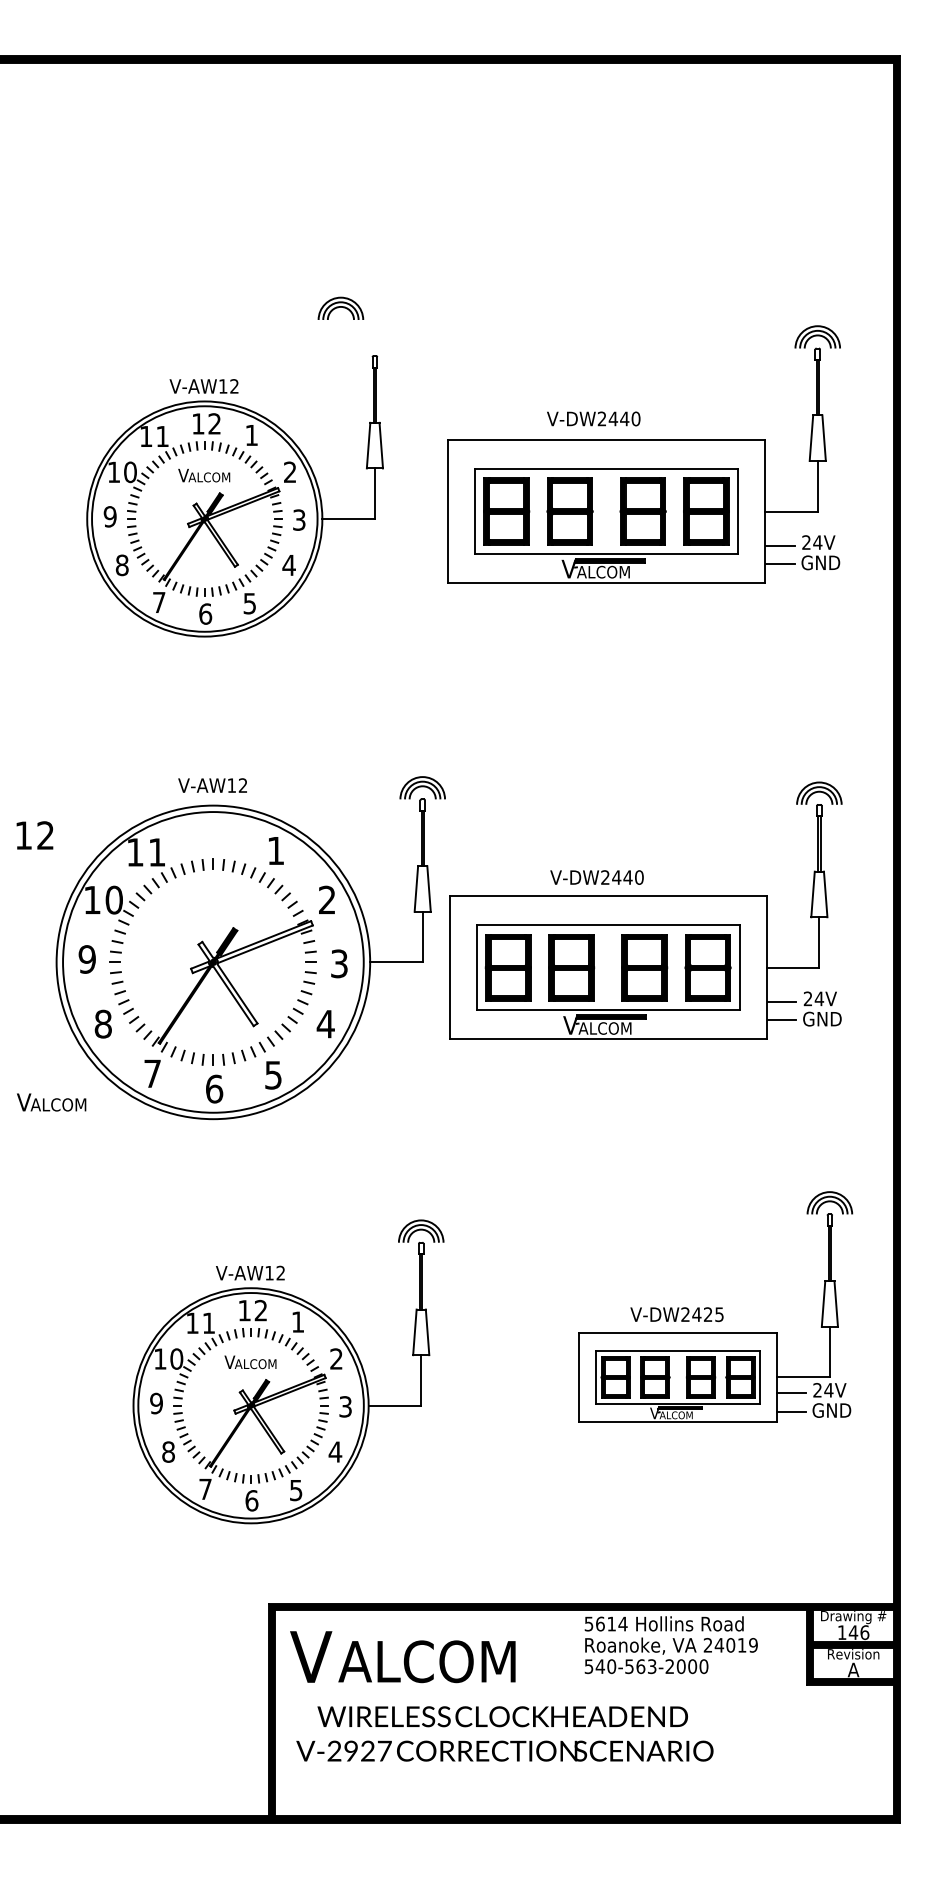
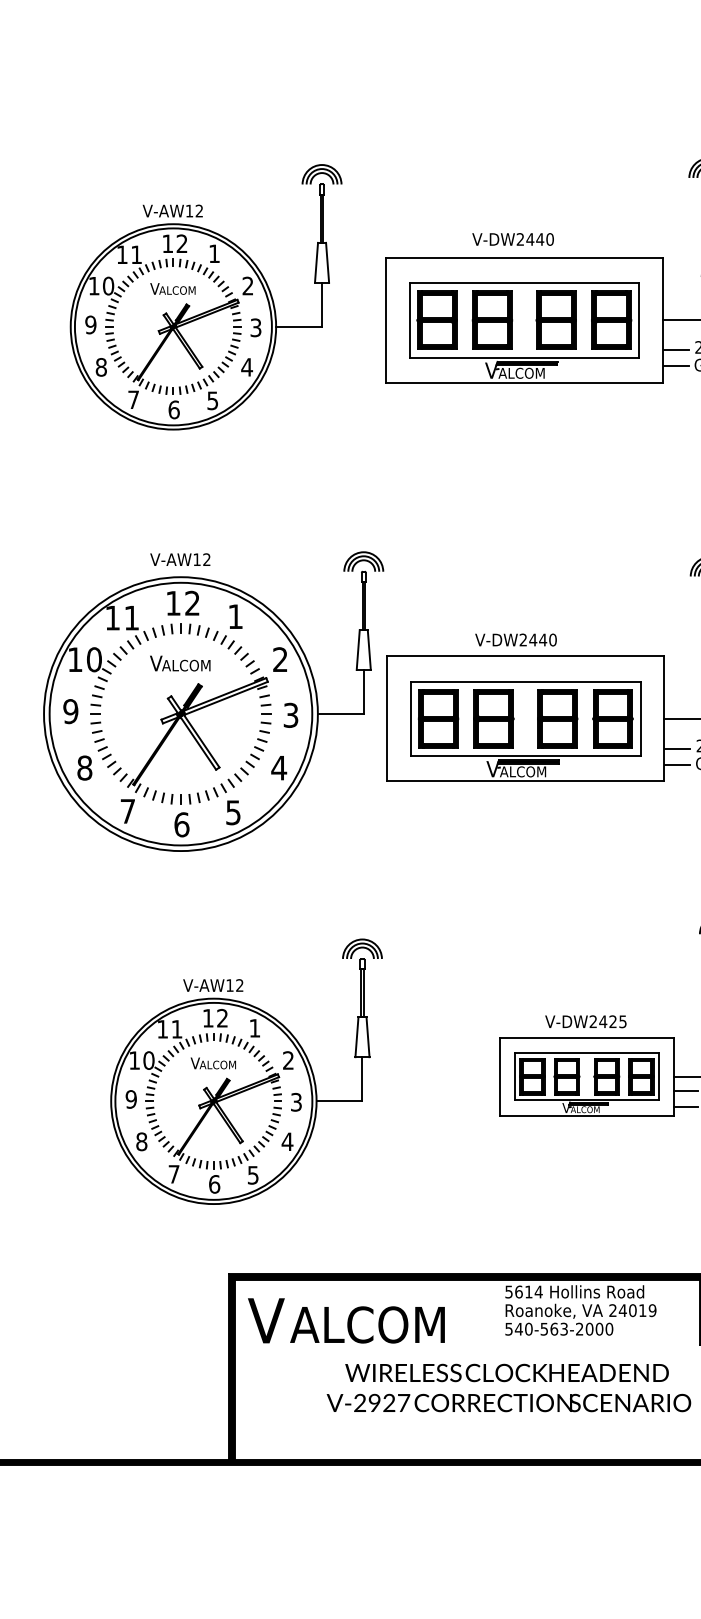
part: (340, 307) -> (321, 173), moved
text: (34, 835) -> (182, 603), moved
text: (51, 1102) -> (180, 663), moved
text: (504, 1733) -> (508, 1387), moved

